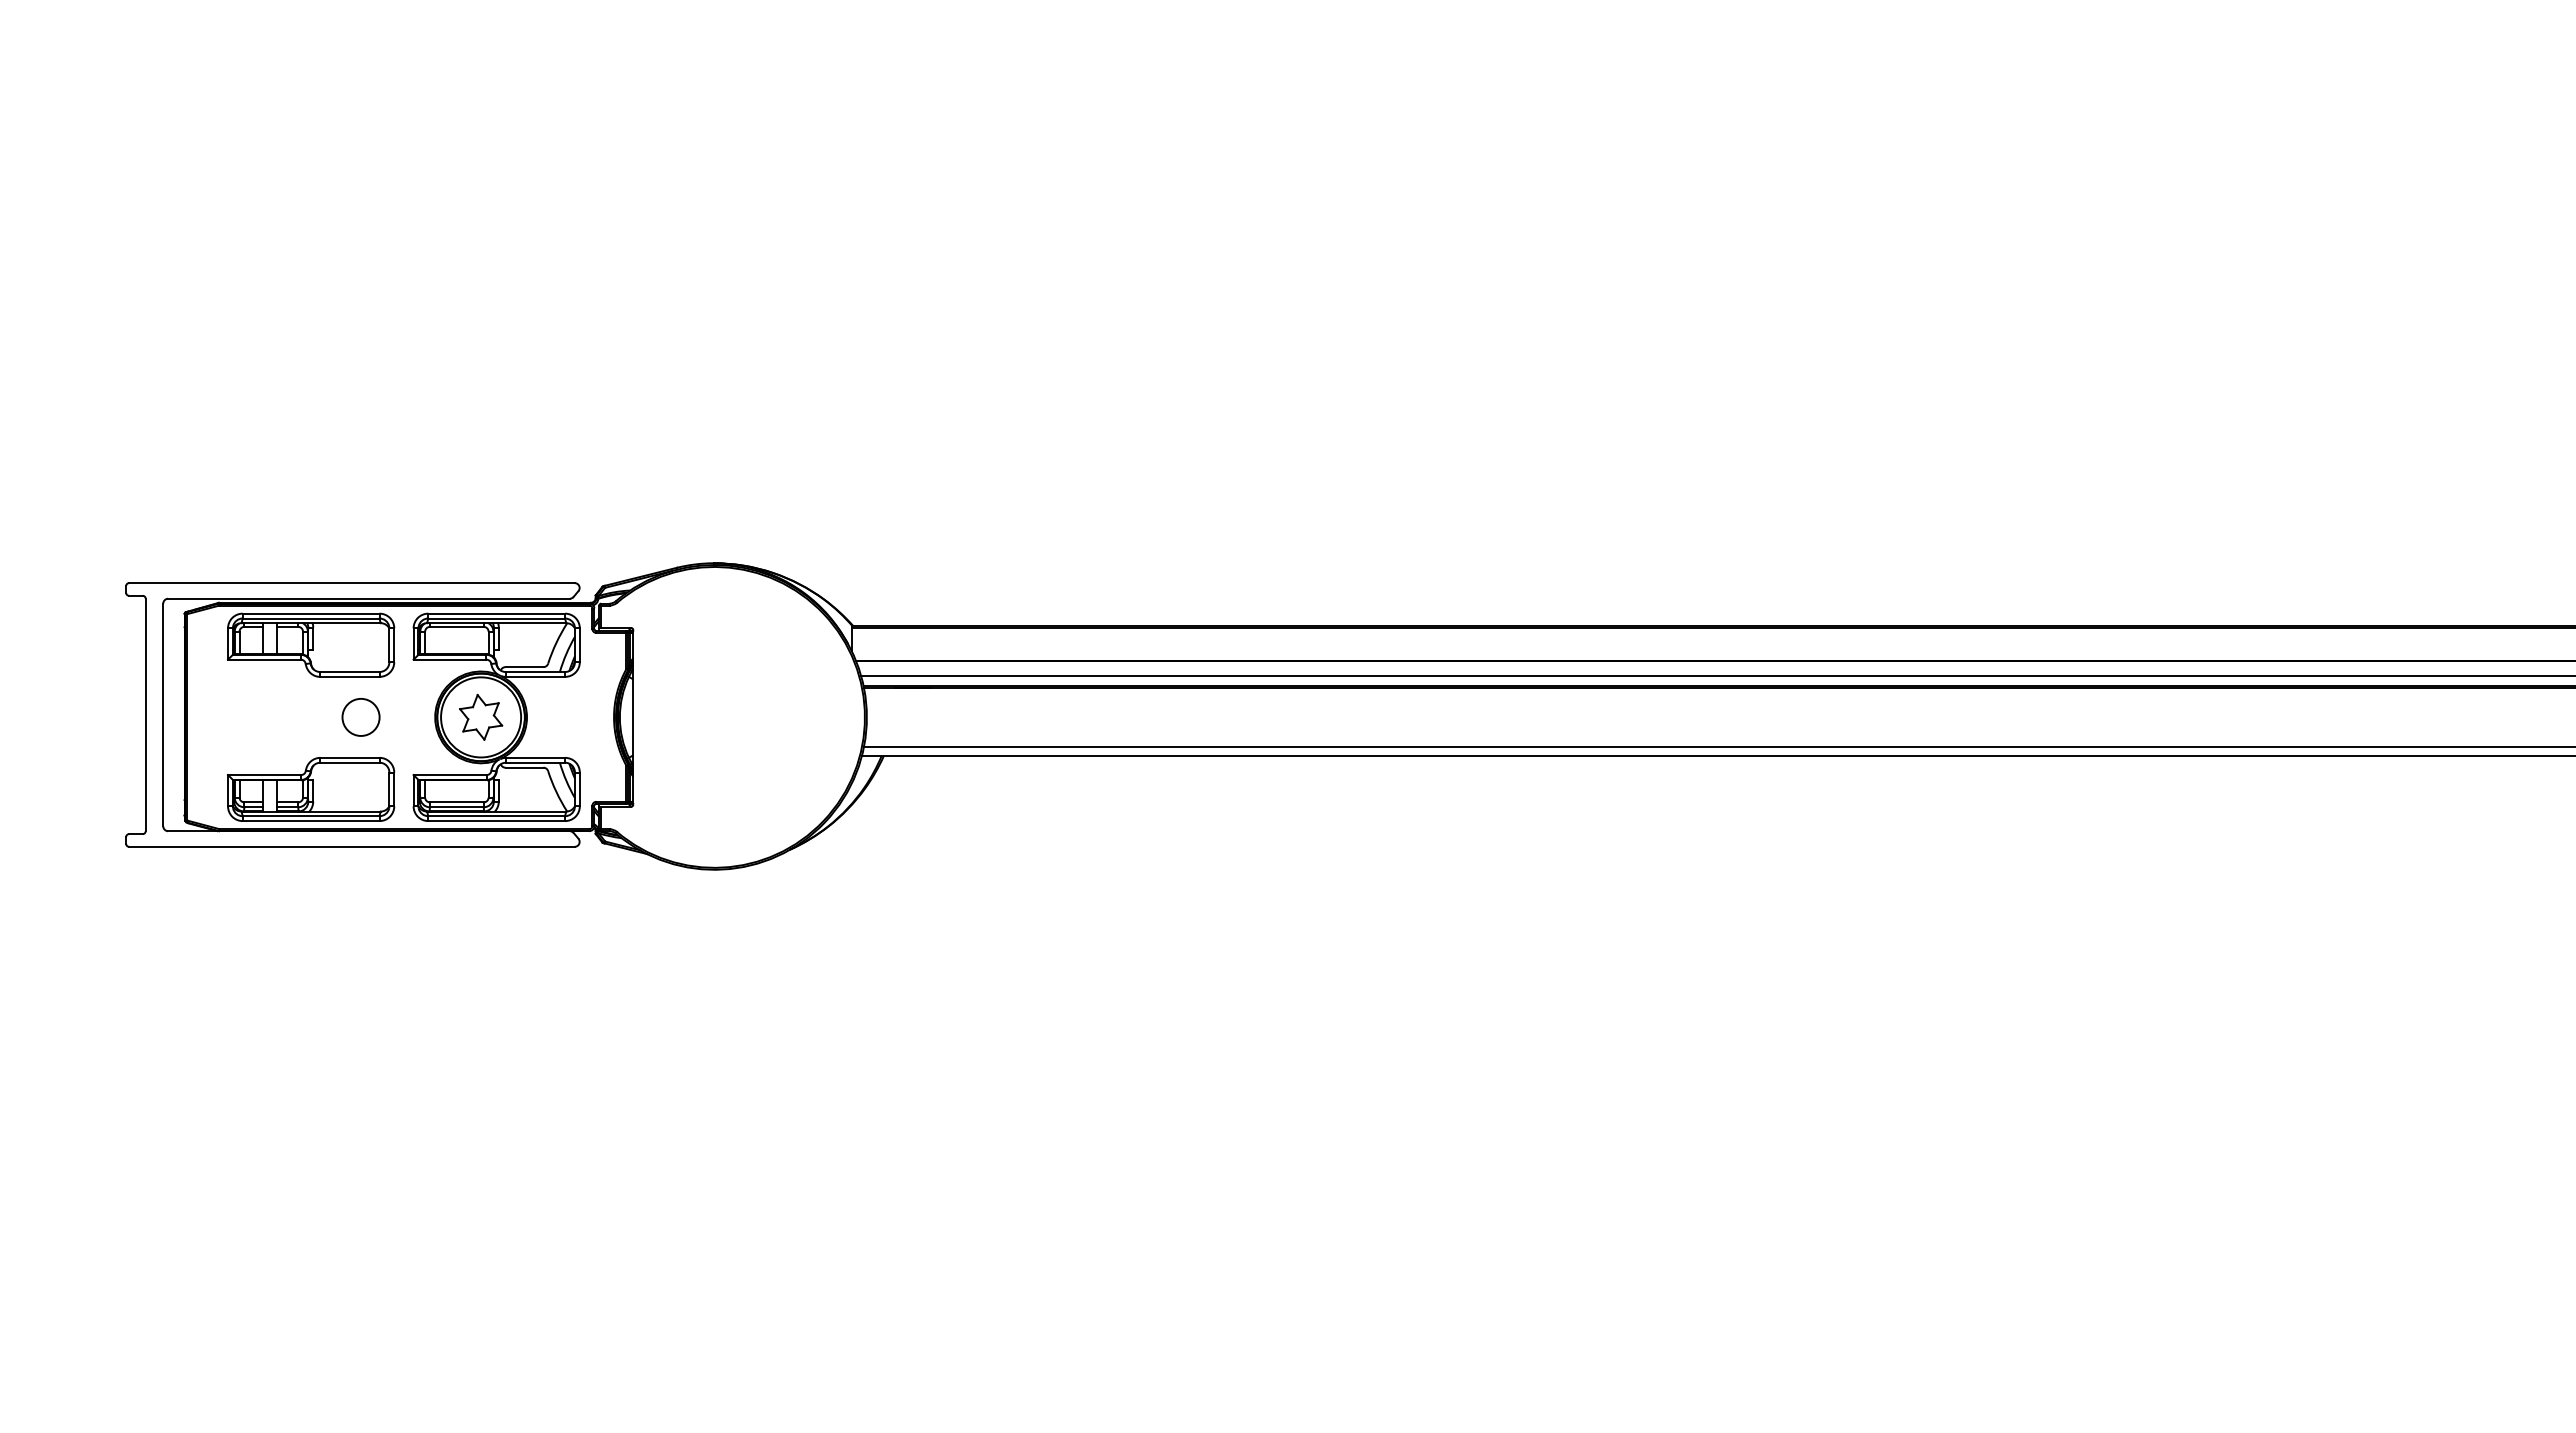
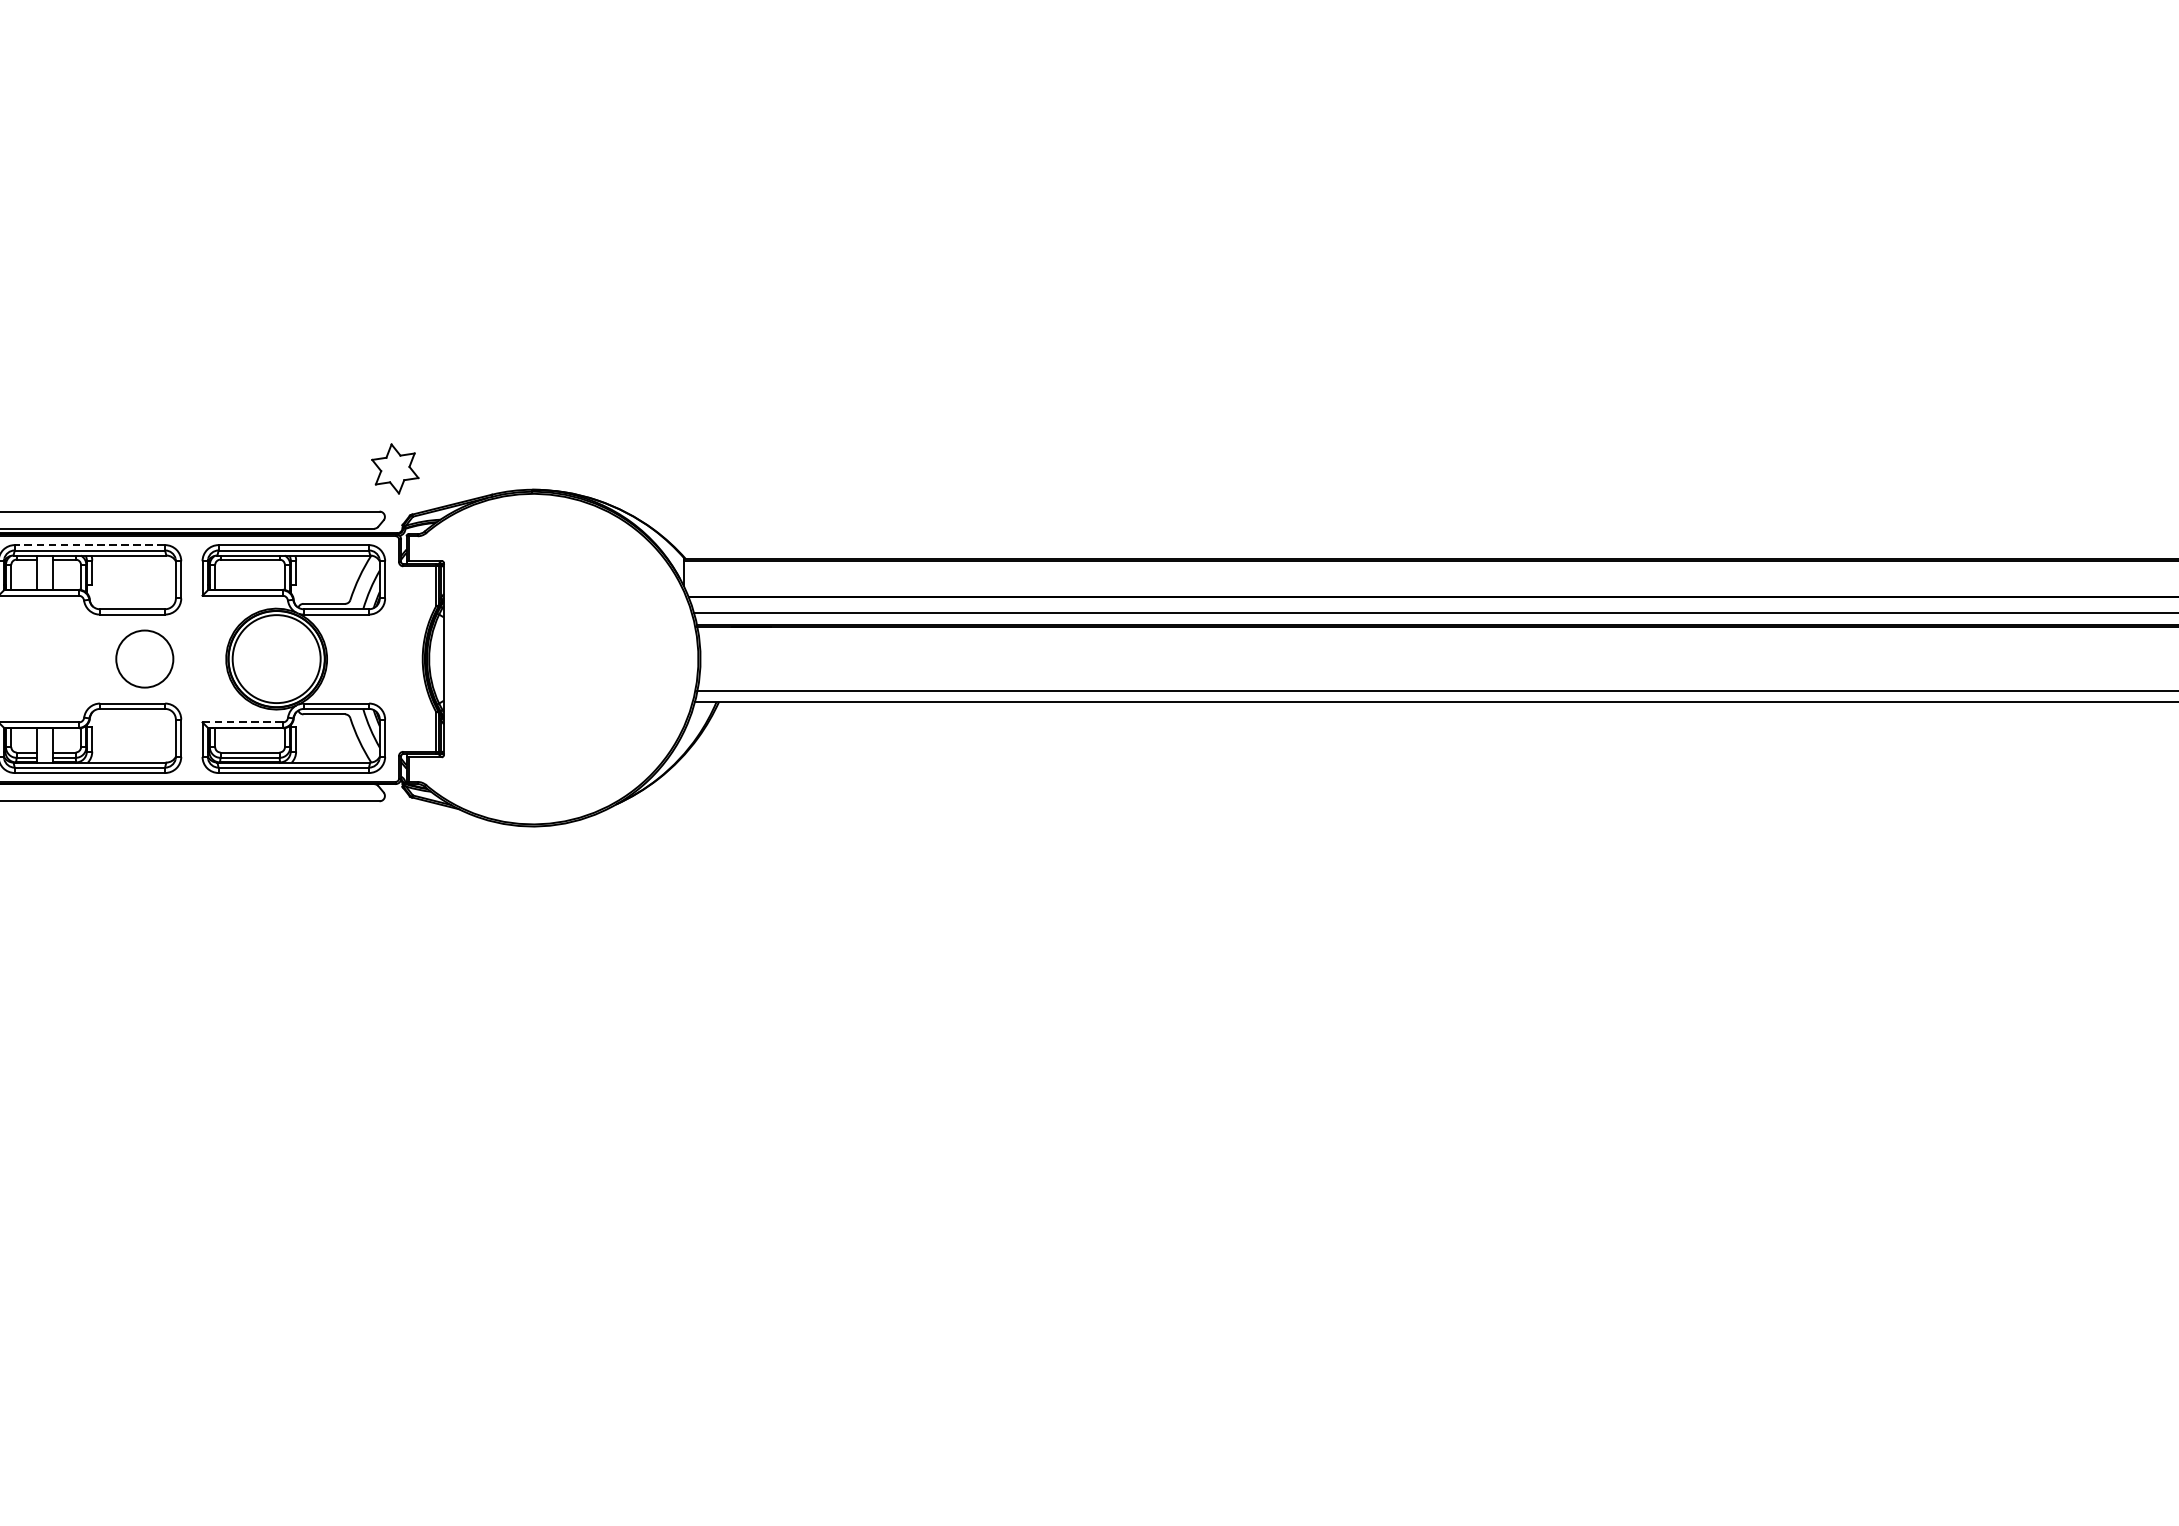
line: (310, 613) -> (89, 544), solid -> dashed
part: (481, 716) -> (395, 468), moved
circle: (360, 717) -> (144, 659), size x1.4
line: (450, 775) -> (243, 722), solid -> dashed

